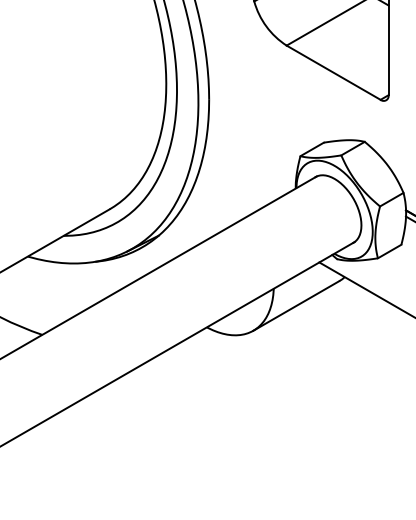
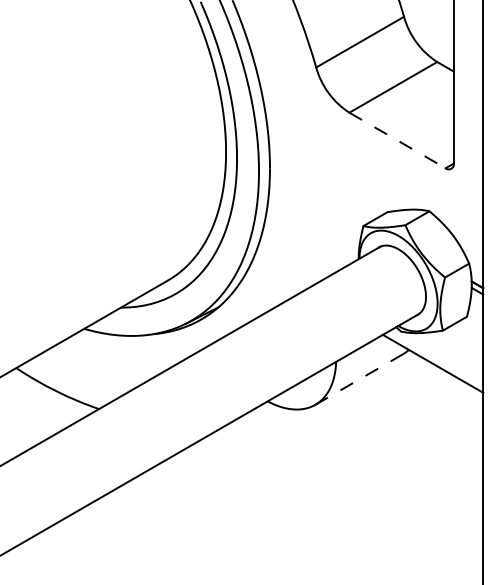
line: (333, 72) -> (397, 140), solid -> dashed
line: (296, 305) -> (359, 379), solid -> dashed

